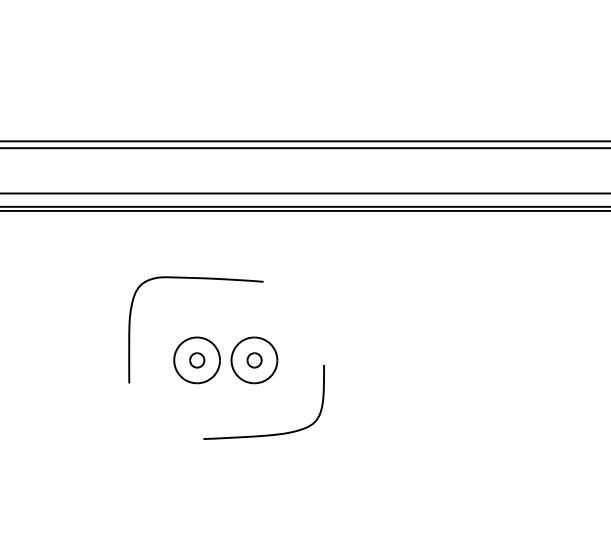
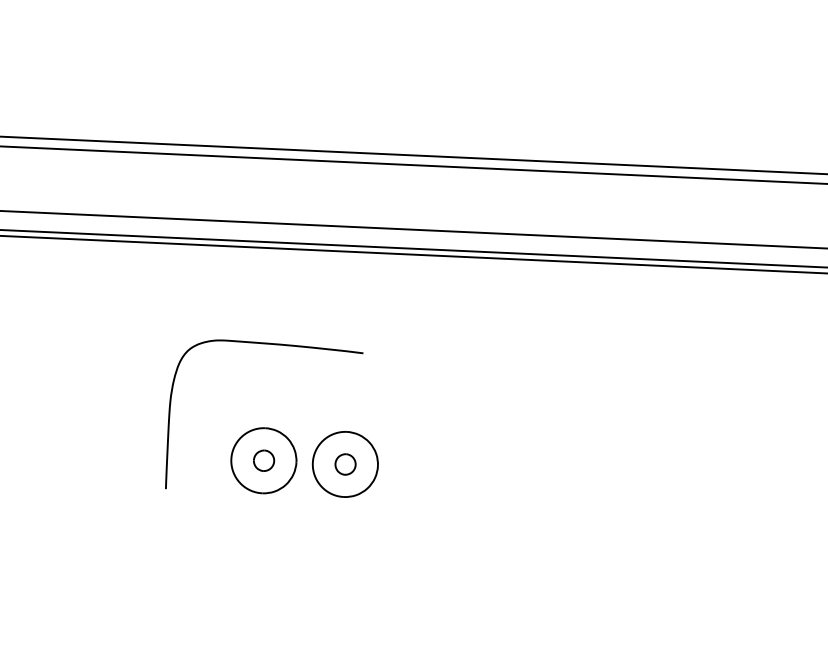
curve: (264, 434) -> (354, 570), removed

